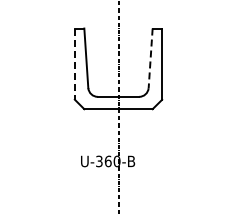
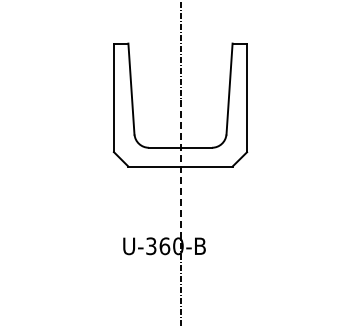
line: (150, 58) -> (229, 89), dashed -> solid
line: (74, 64) -> (113, 98), dashed -> solid

